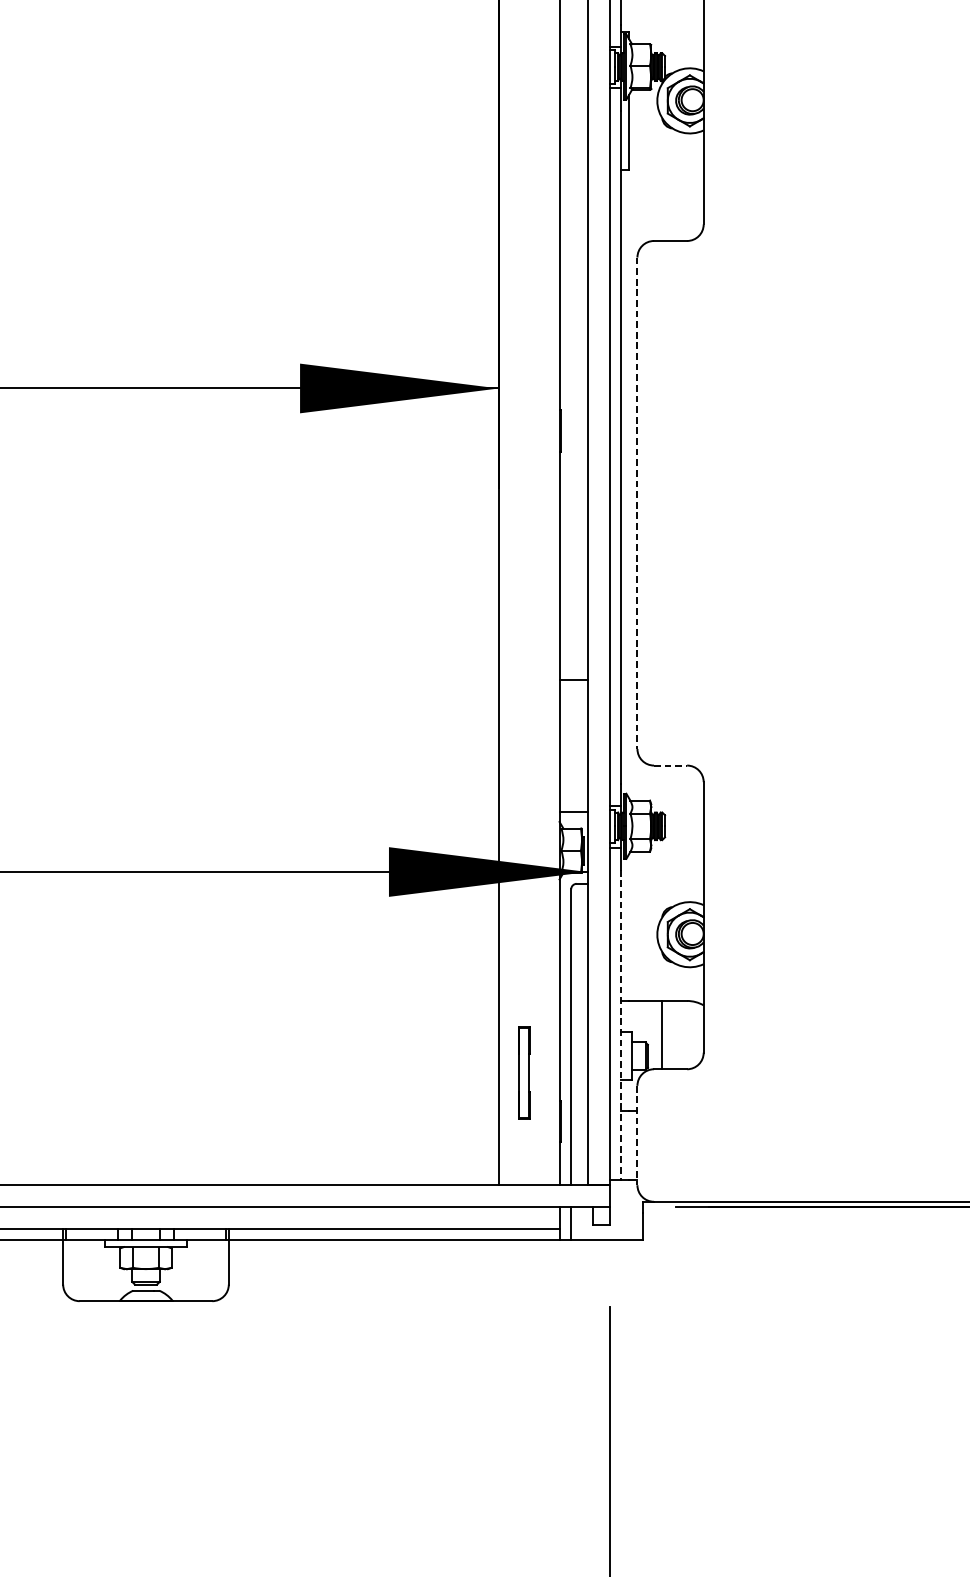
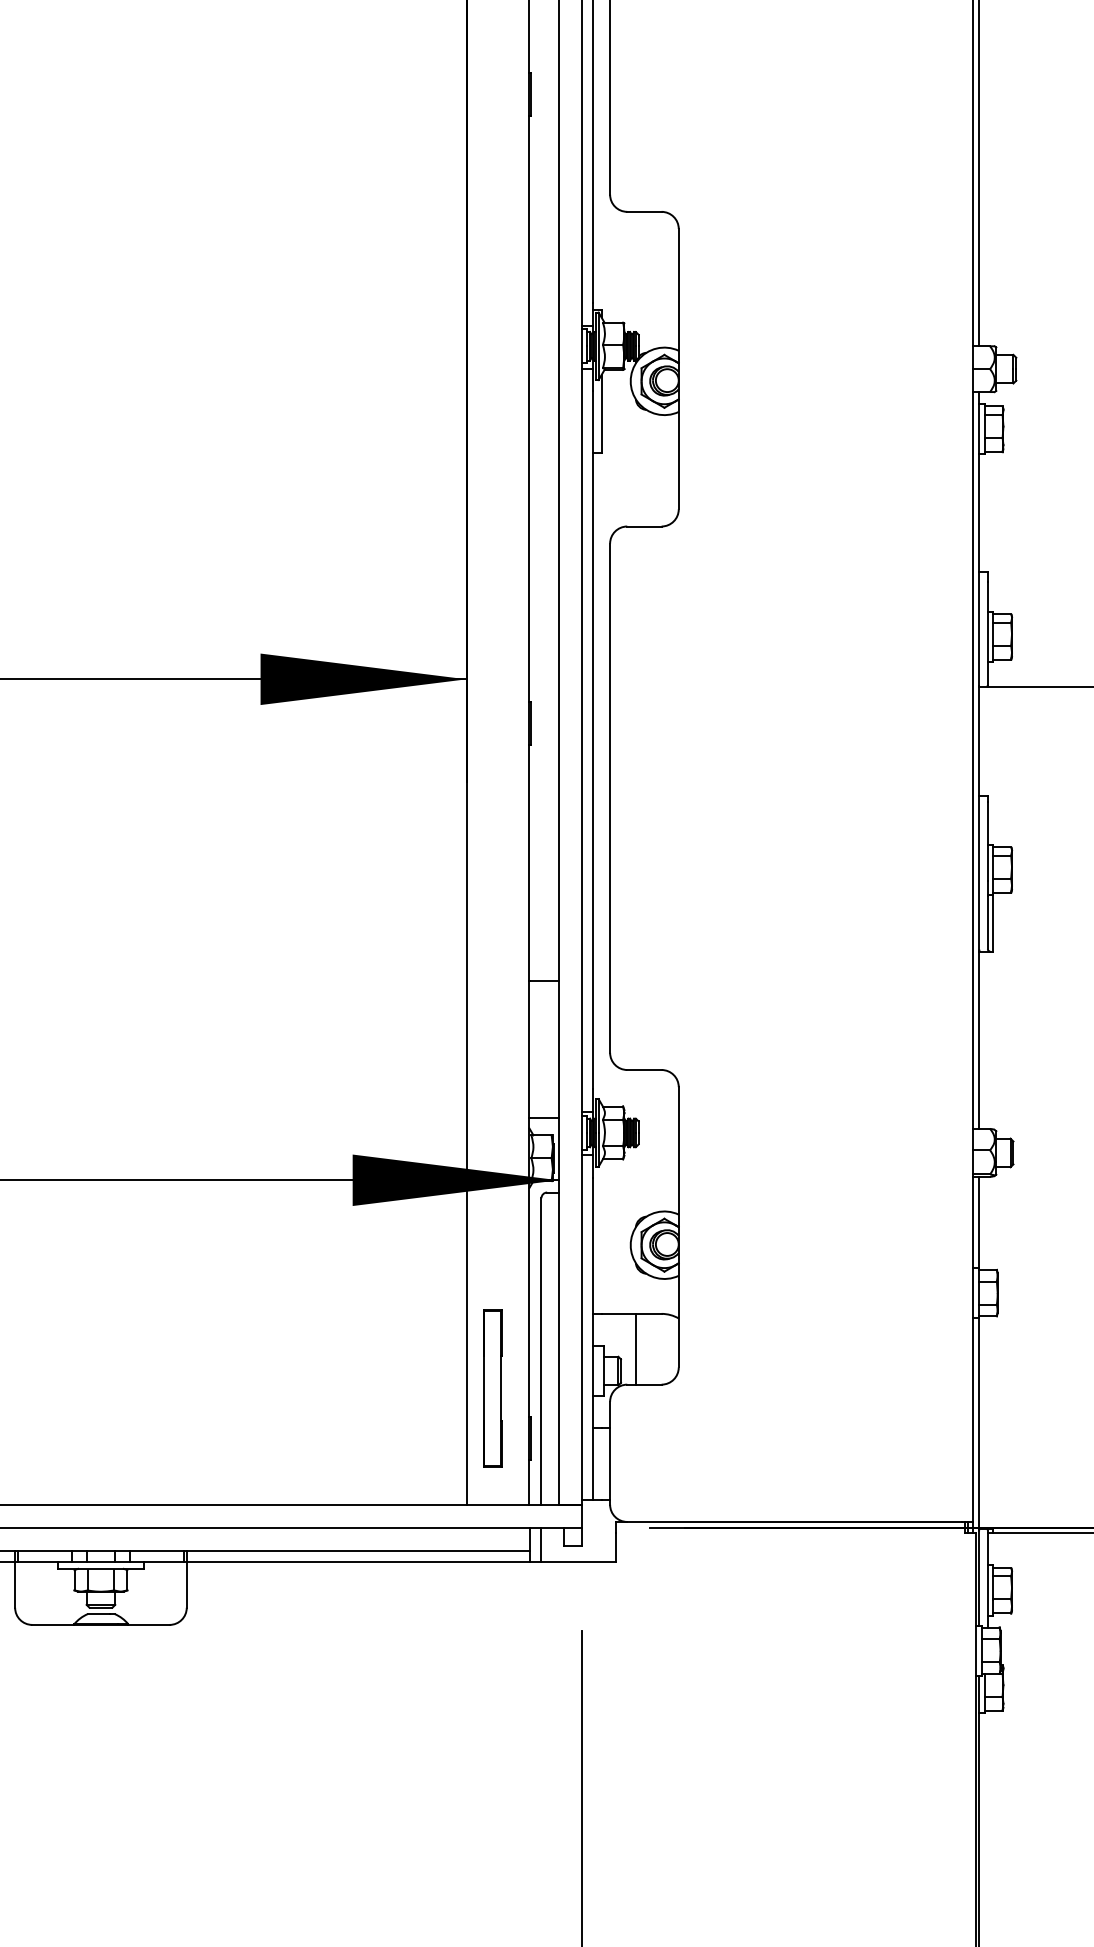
line: (637, 503) -> (610, 798), dashed -> solid
line: (670, 766) -> (644, 1070), dashed -> solid
line: (620, 1024) -> (592, 1338), dashed -> solid
part: (523, 1072) -> (492, 1388), size x1.67
line: (637, 1135) -> (610, 1453), dashed -> solid

